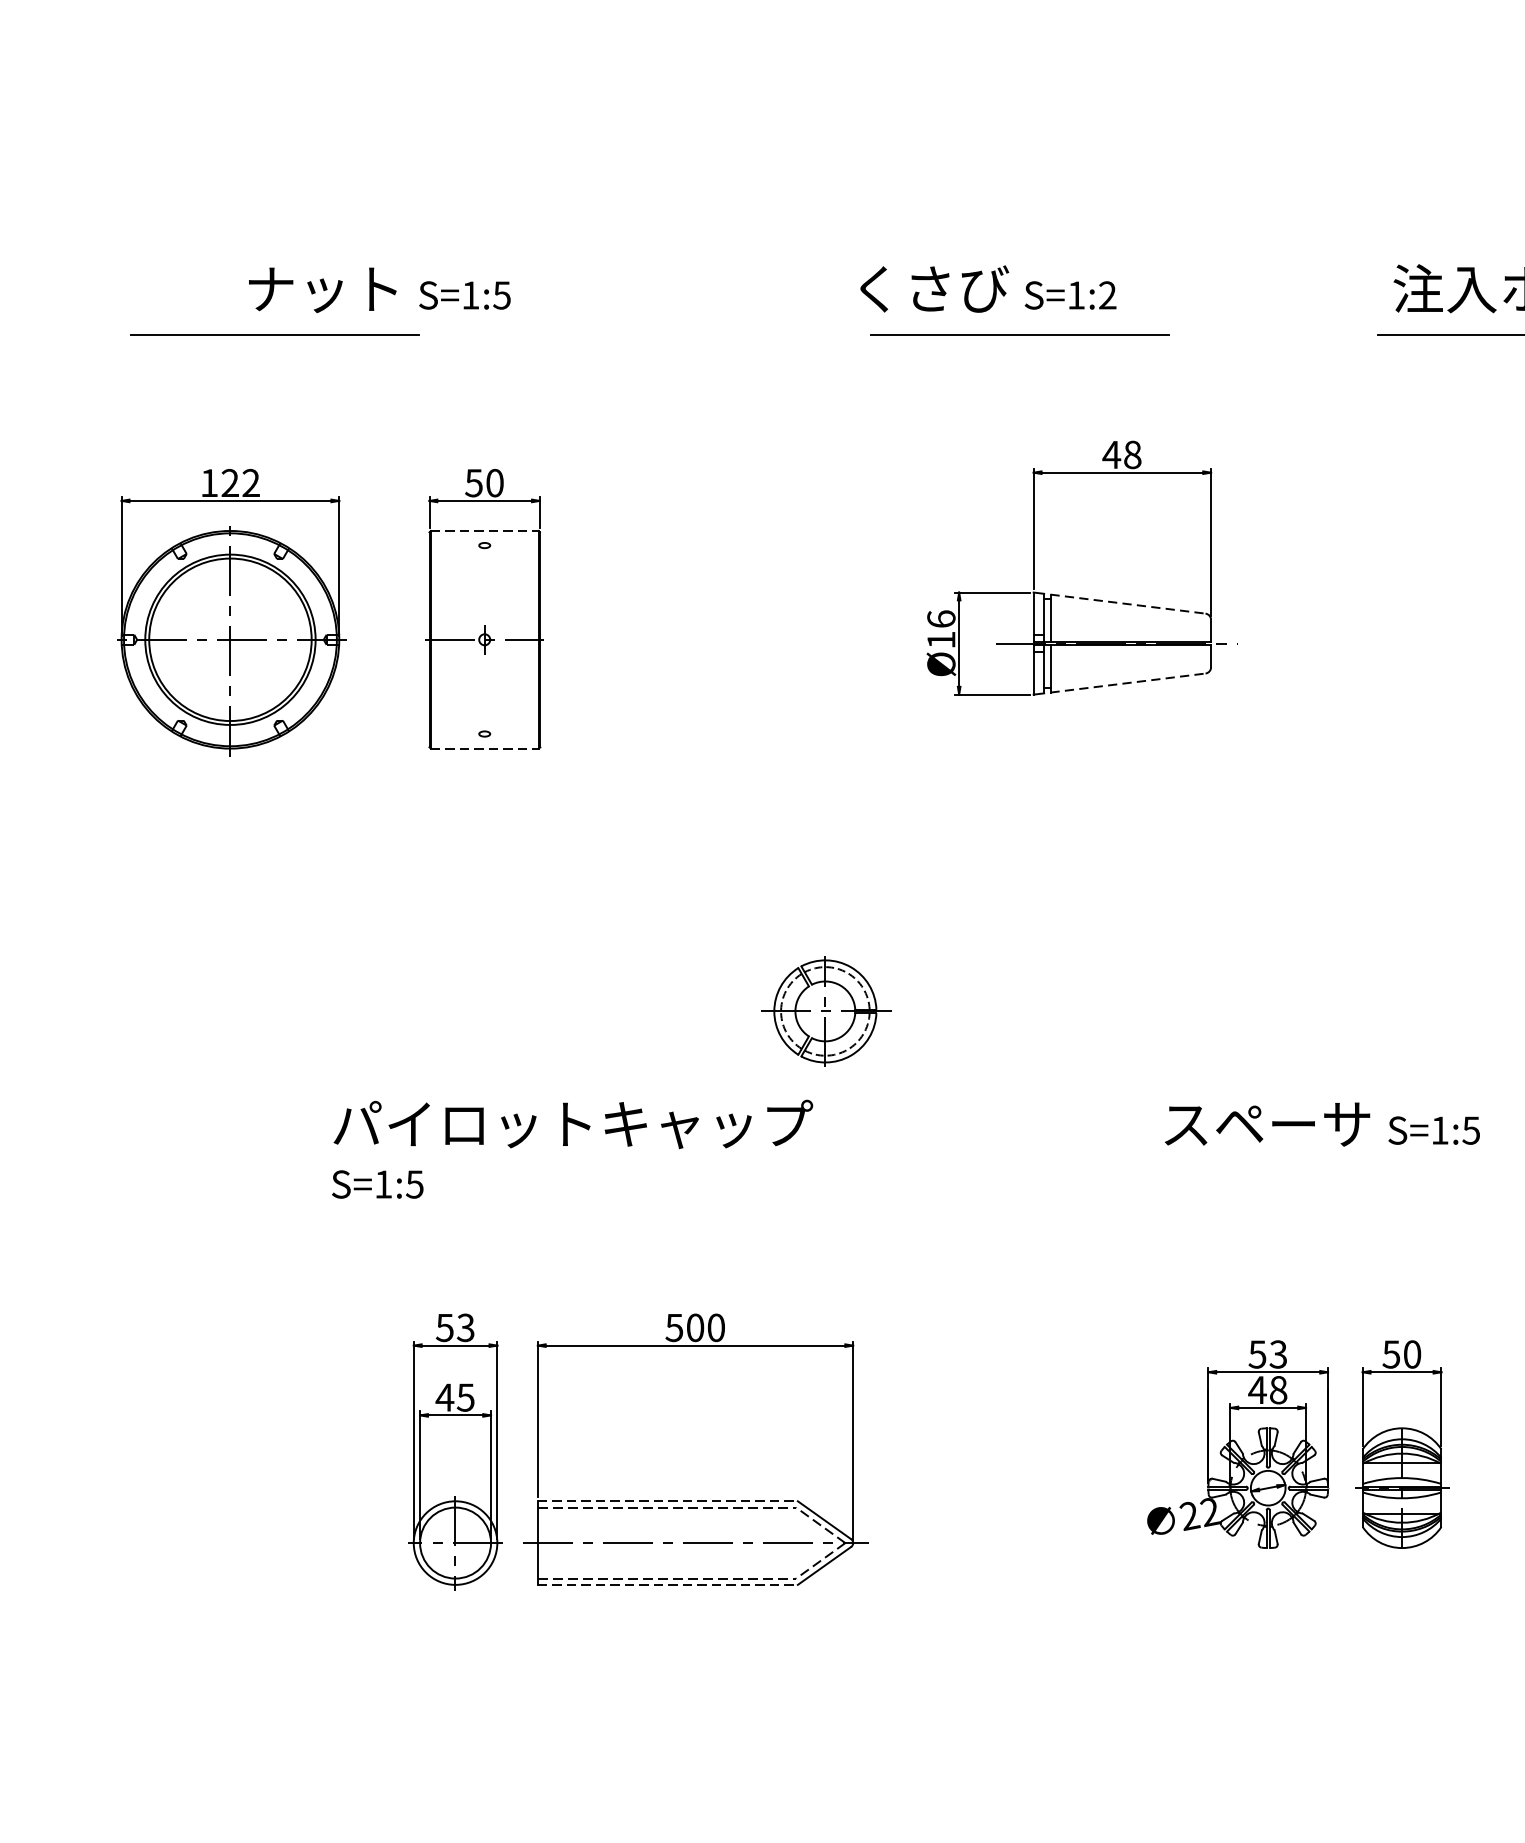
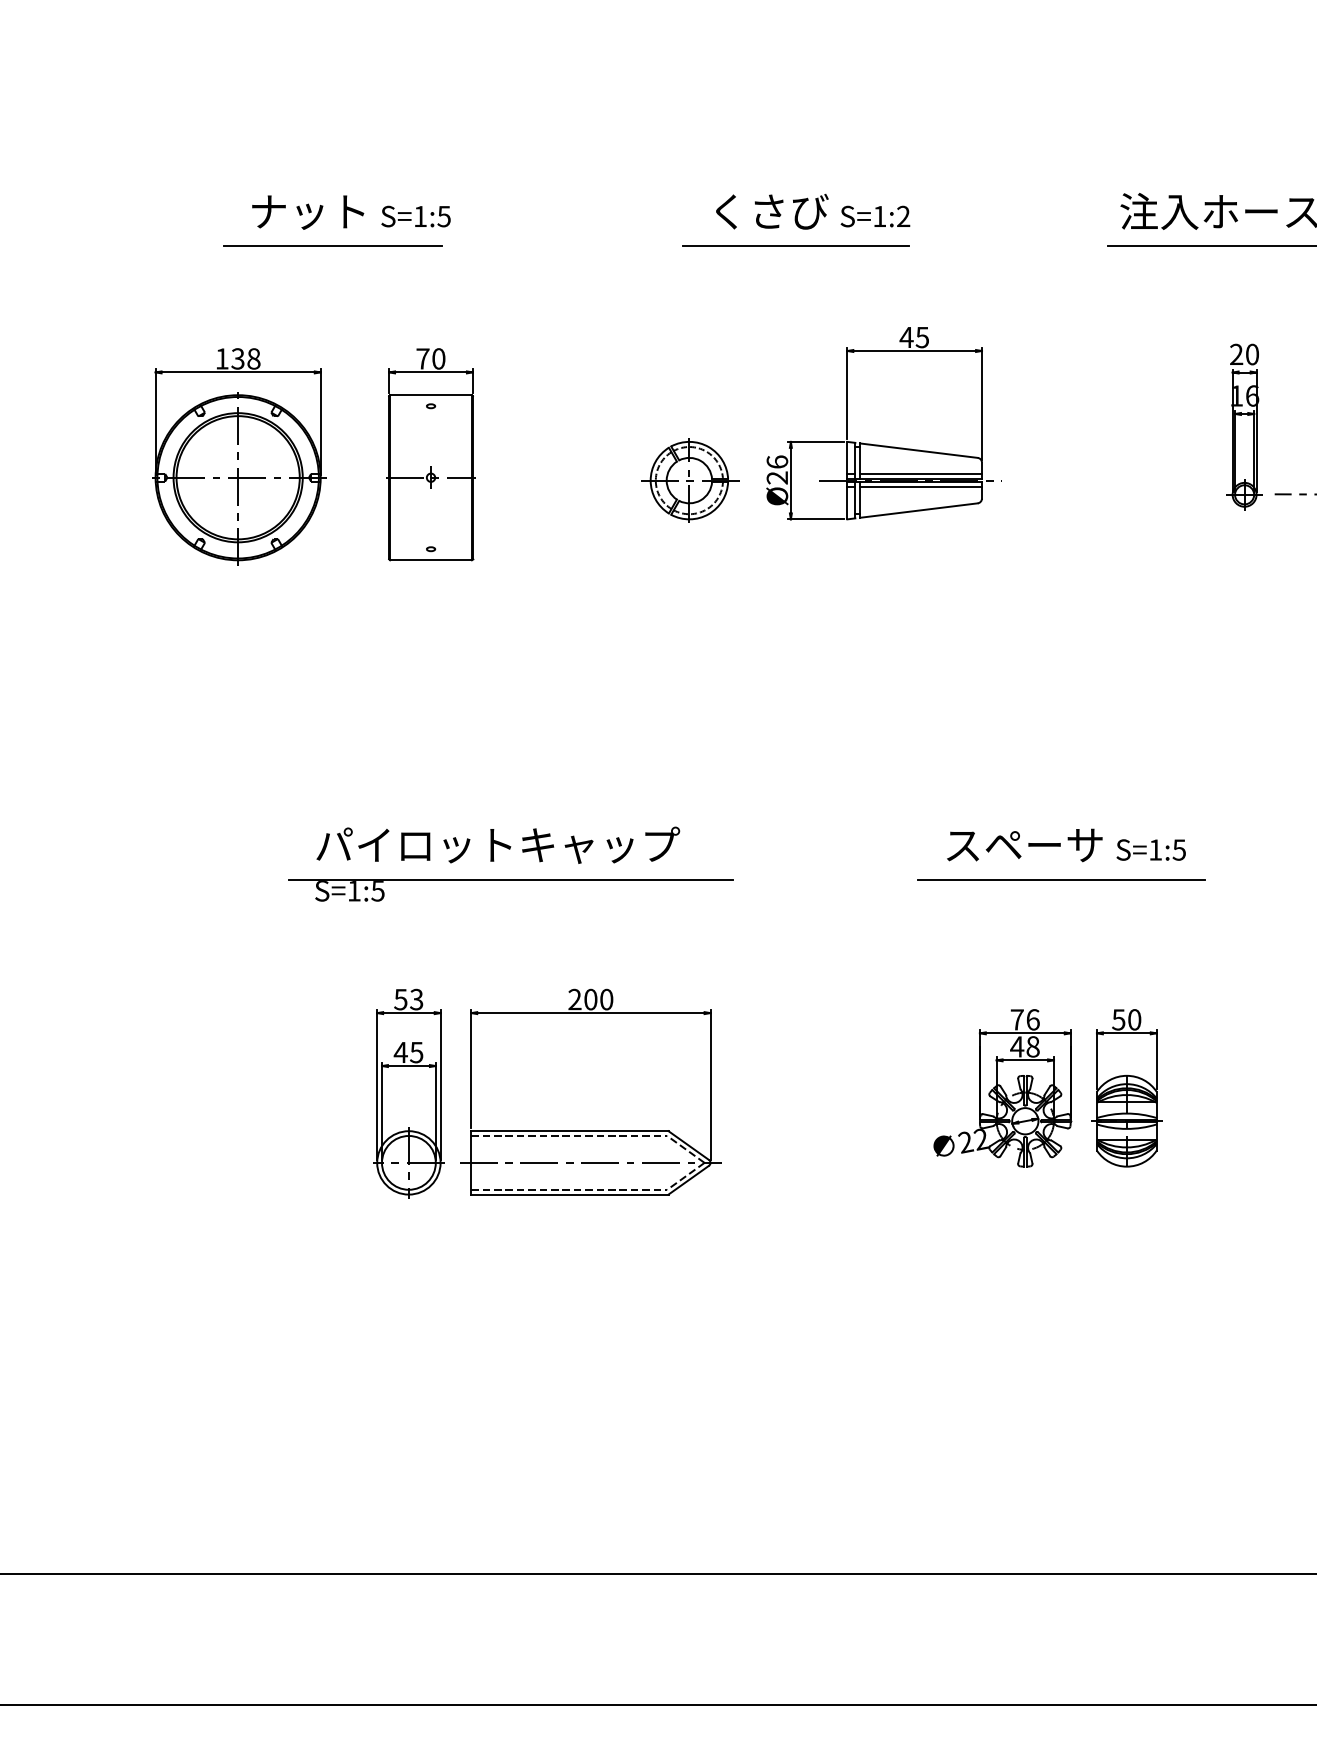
line: (274, 333) -> (332, 245), moved
line: (1019, 333) -> (795, 245), moved
text: (1132, 454) -> (922, 337), 48 -> 45
text: (240, 482) -> (245, 358), 122 -> 138
text: (473, 482) -> (422, 358), 50 -> 70
line: (485, 531) -> (431, 395), dashed -> solid
line: (1128, 603) -> (919, 450), dashed -> solid
line: (1130, 635) -> (920, 474), added
text: (940, 639) -> (776, 477), Ø16 -> Ø26
line: (1130, 652) -> (920, 487), added
line: (1128, 682) -> (919, 510), dashed -> solid
line: (485, 748) -> (431, 560), dashed -> solid
part: (826, 1011) -> (690, 480), moved
line: (590, 1169) -> (511, 879), added
line: (1315, 1169) -> (1061, 879), added
text: (673, 1327) -> (574, 999), 500 -> 200
text: (1267, 1354) -> (1024, 1019), 53 -> 76
line: (667, 1501) -> (569, 1131), dashed -> solid
line: (667, 1584) -> (569, 1194), dashed -> solid

